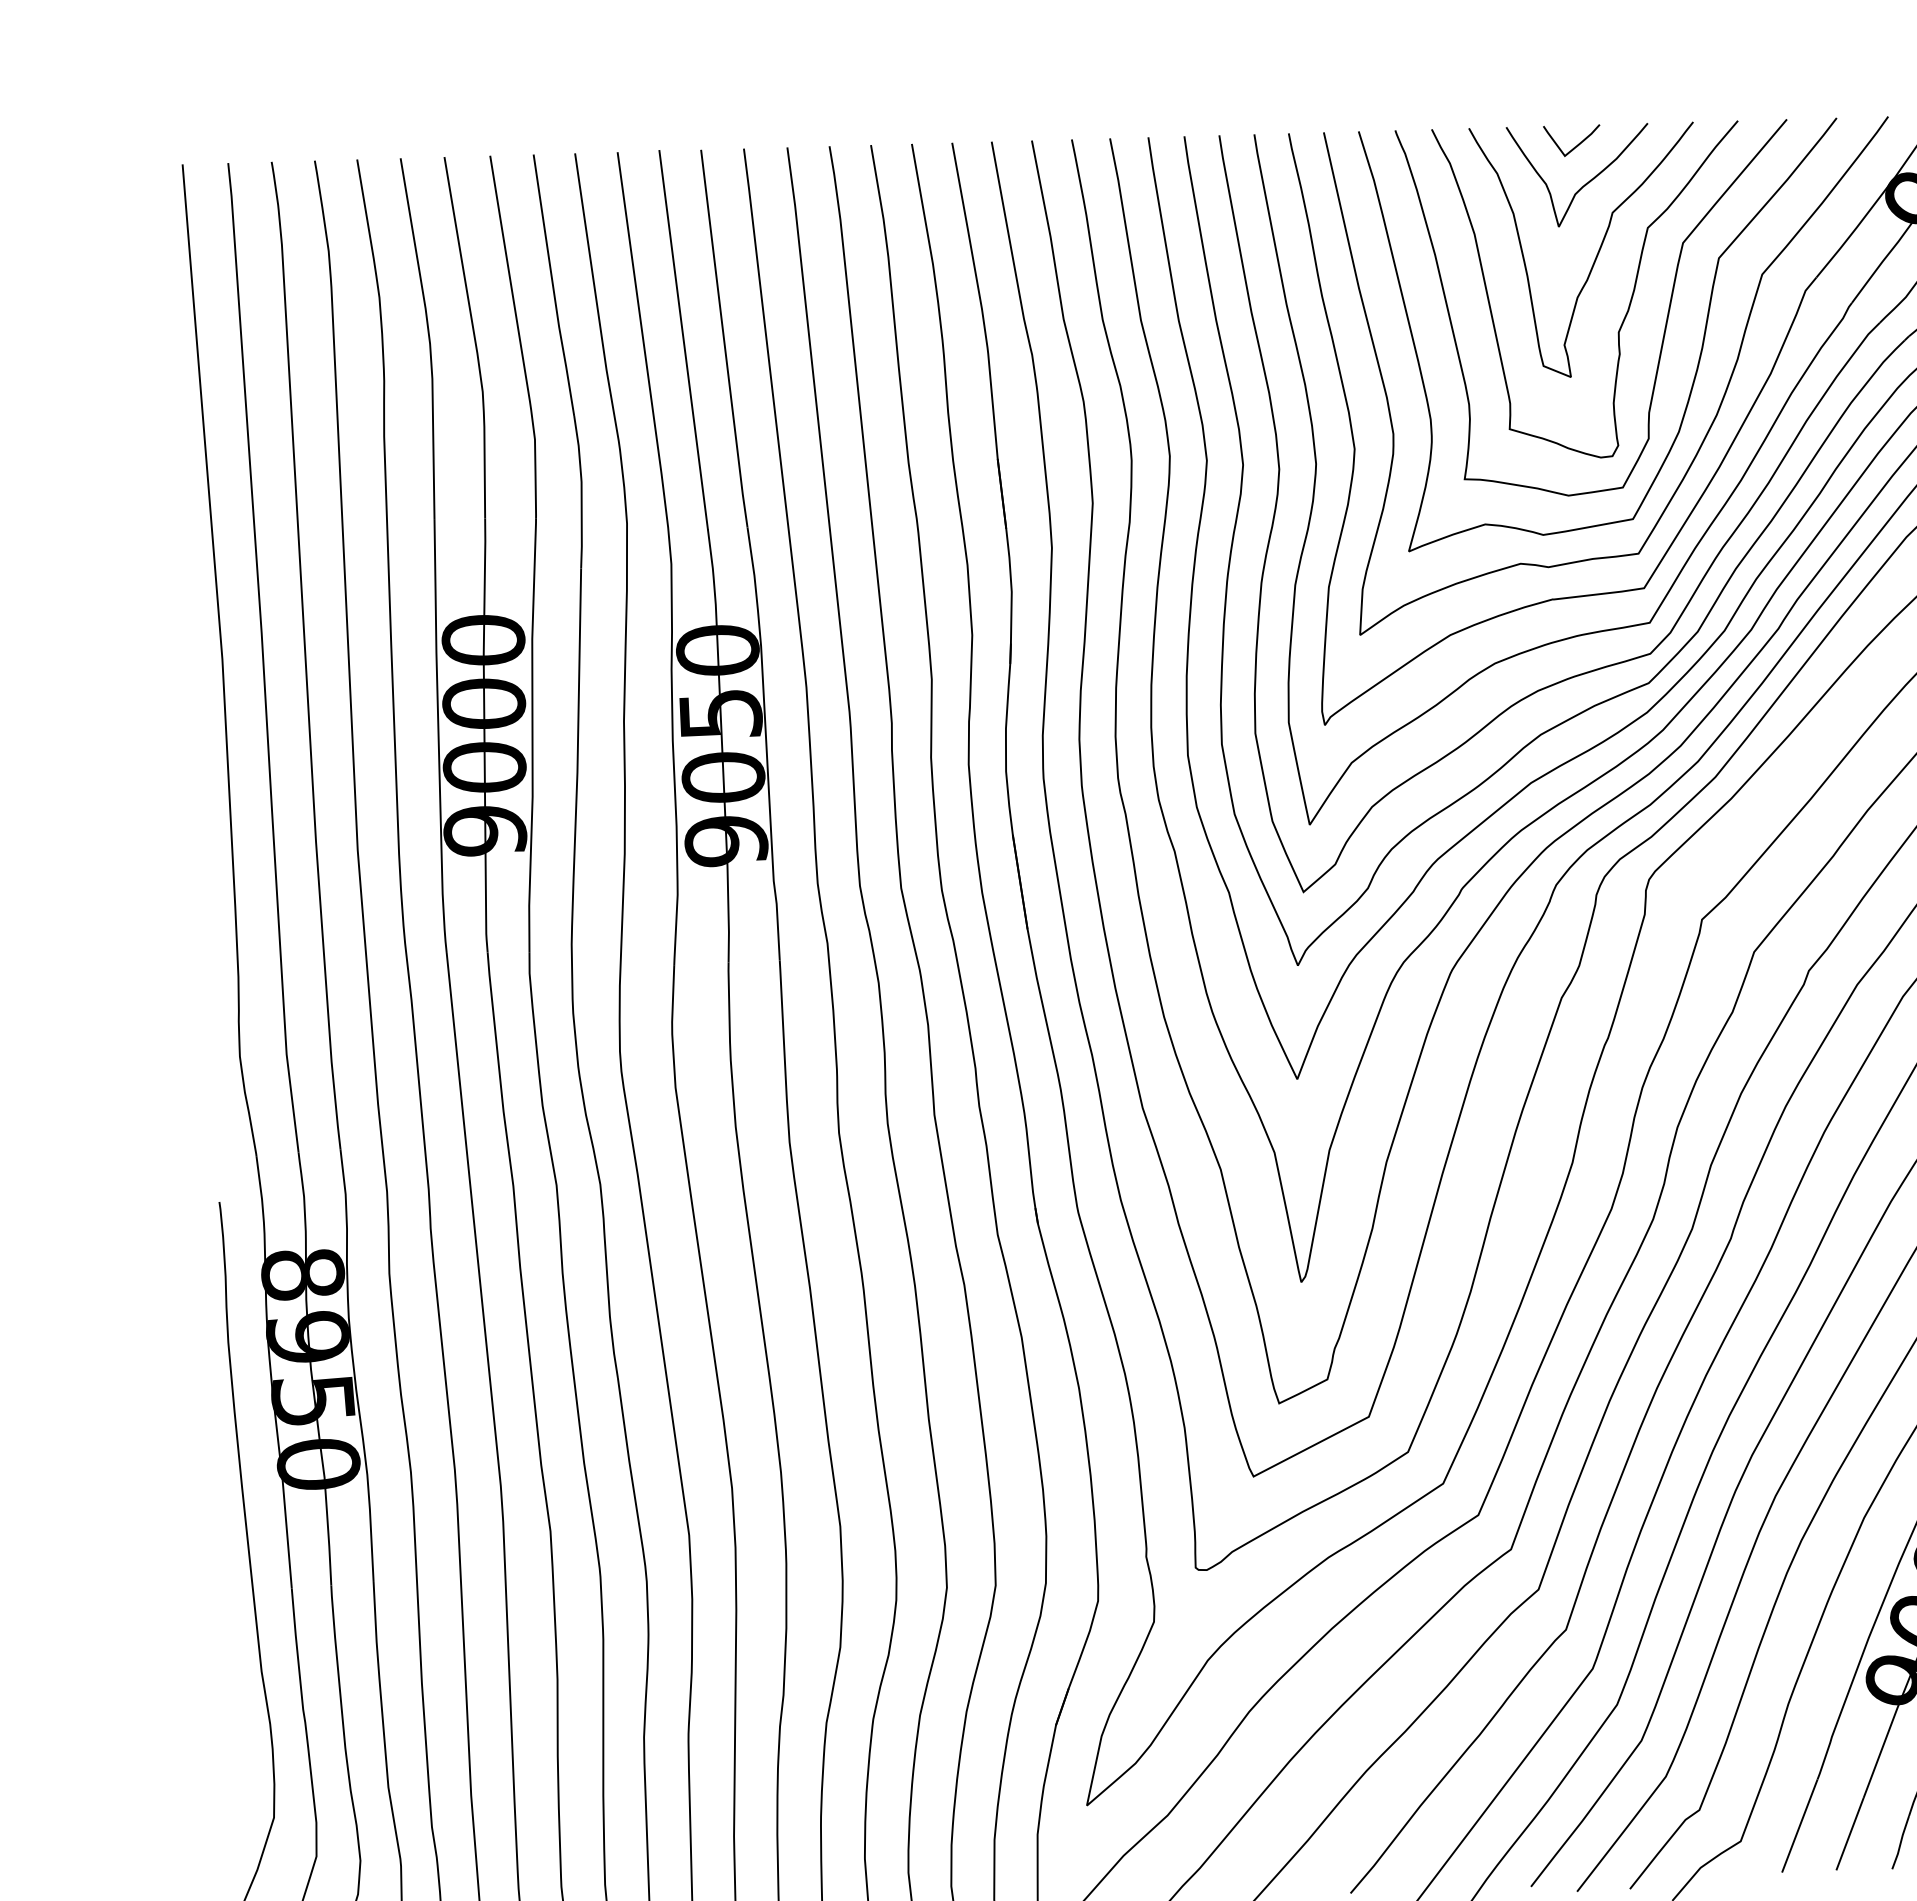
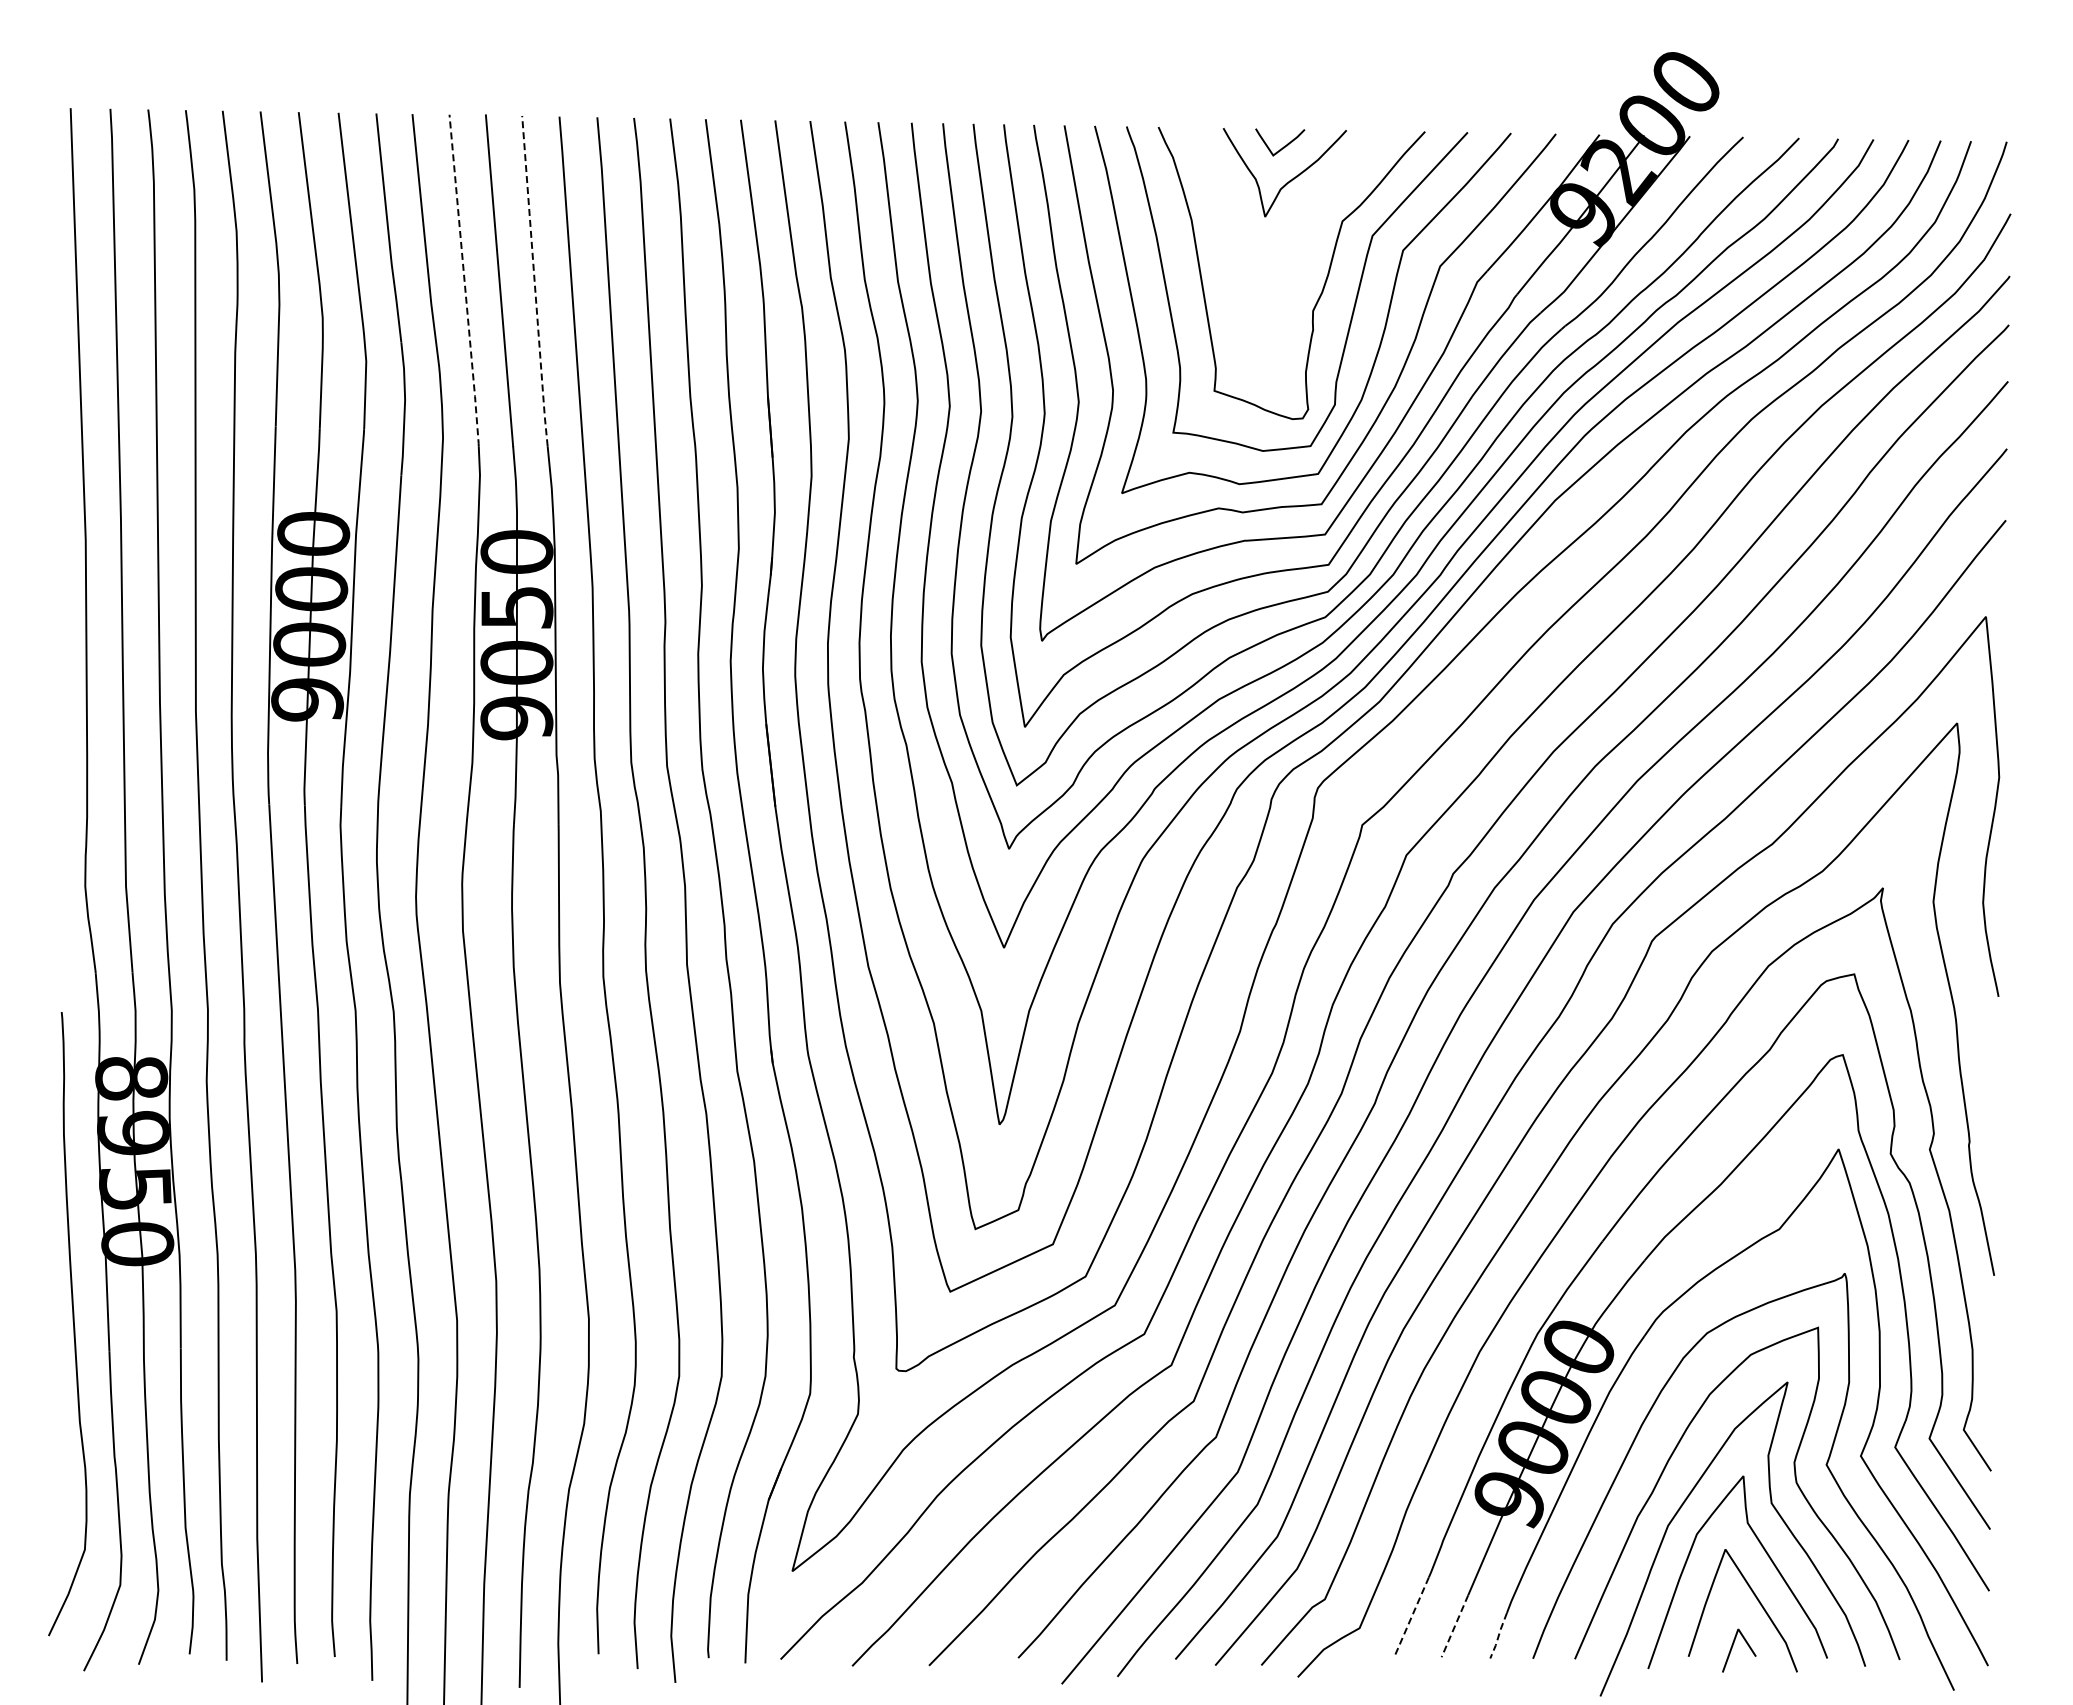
curve: (1596, 254) -> (1296, 242), removed
line: (723, 339) -> (534, 281), solid -> dashed
line: (643, 343) -> (464, 282), solid -> dashed
line: (1799, 1826) -> (1411, 1617), solid -> dashed
line: (1849, 1834) -> (1454, 1626), solid -> dashed
line: (1900, 1842) -> (1498, 1635), solid -> dashed

